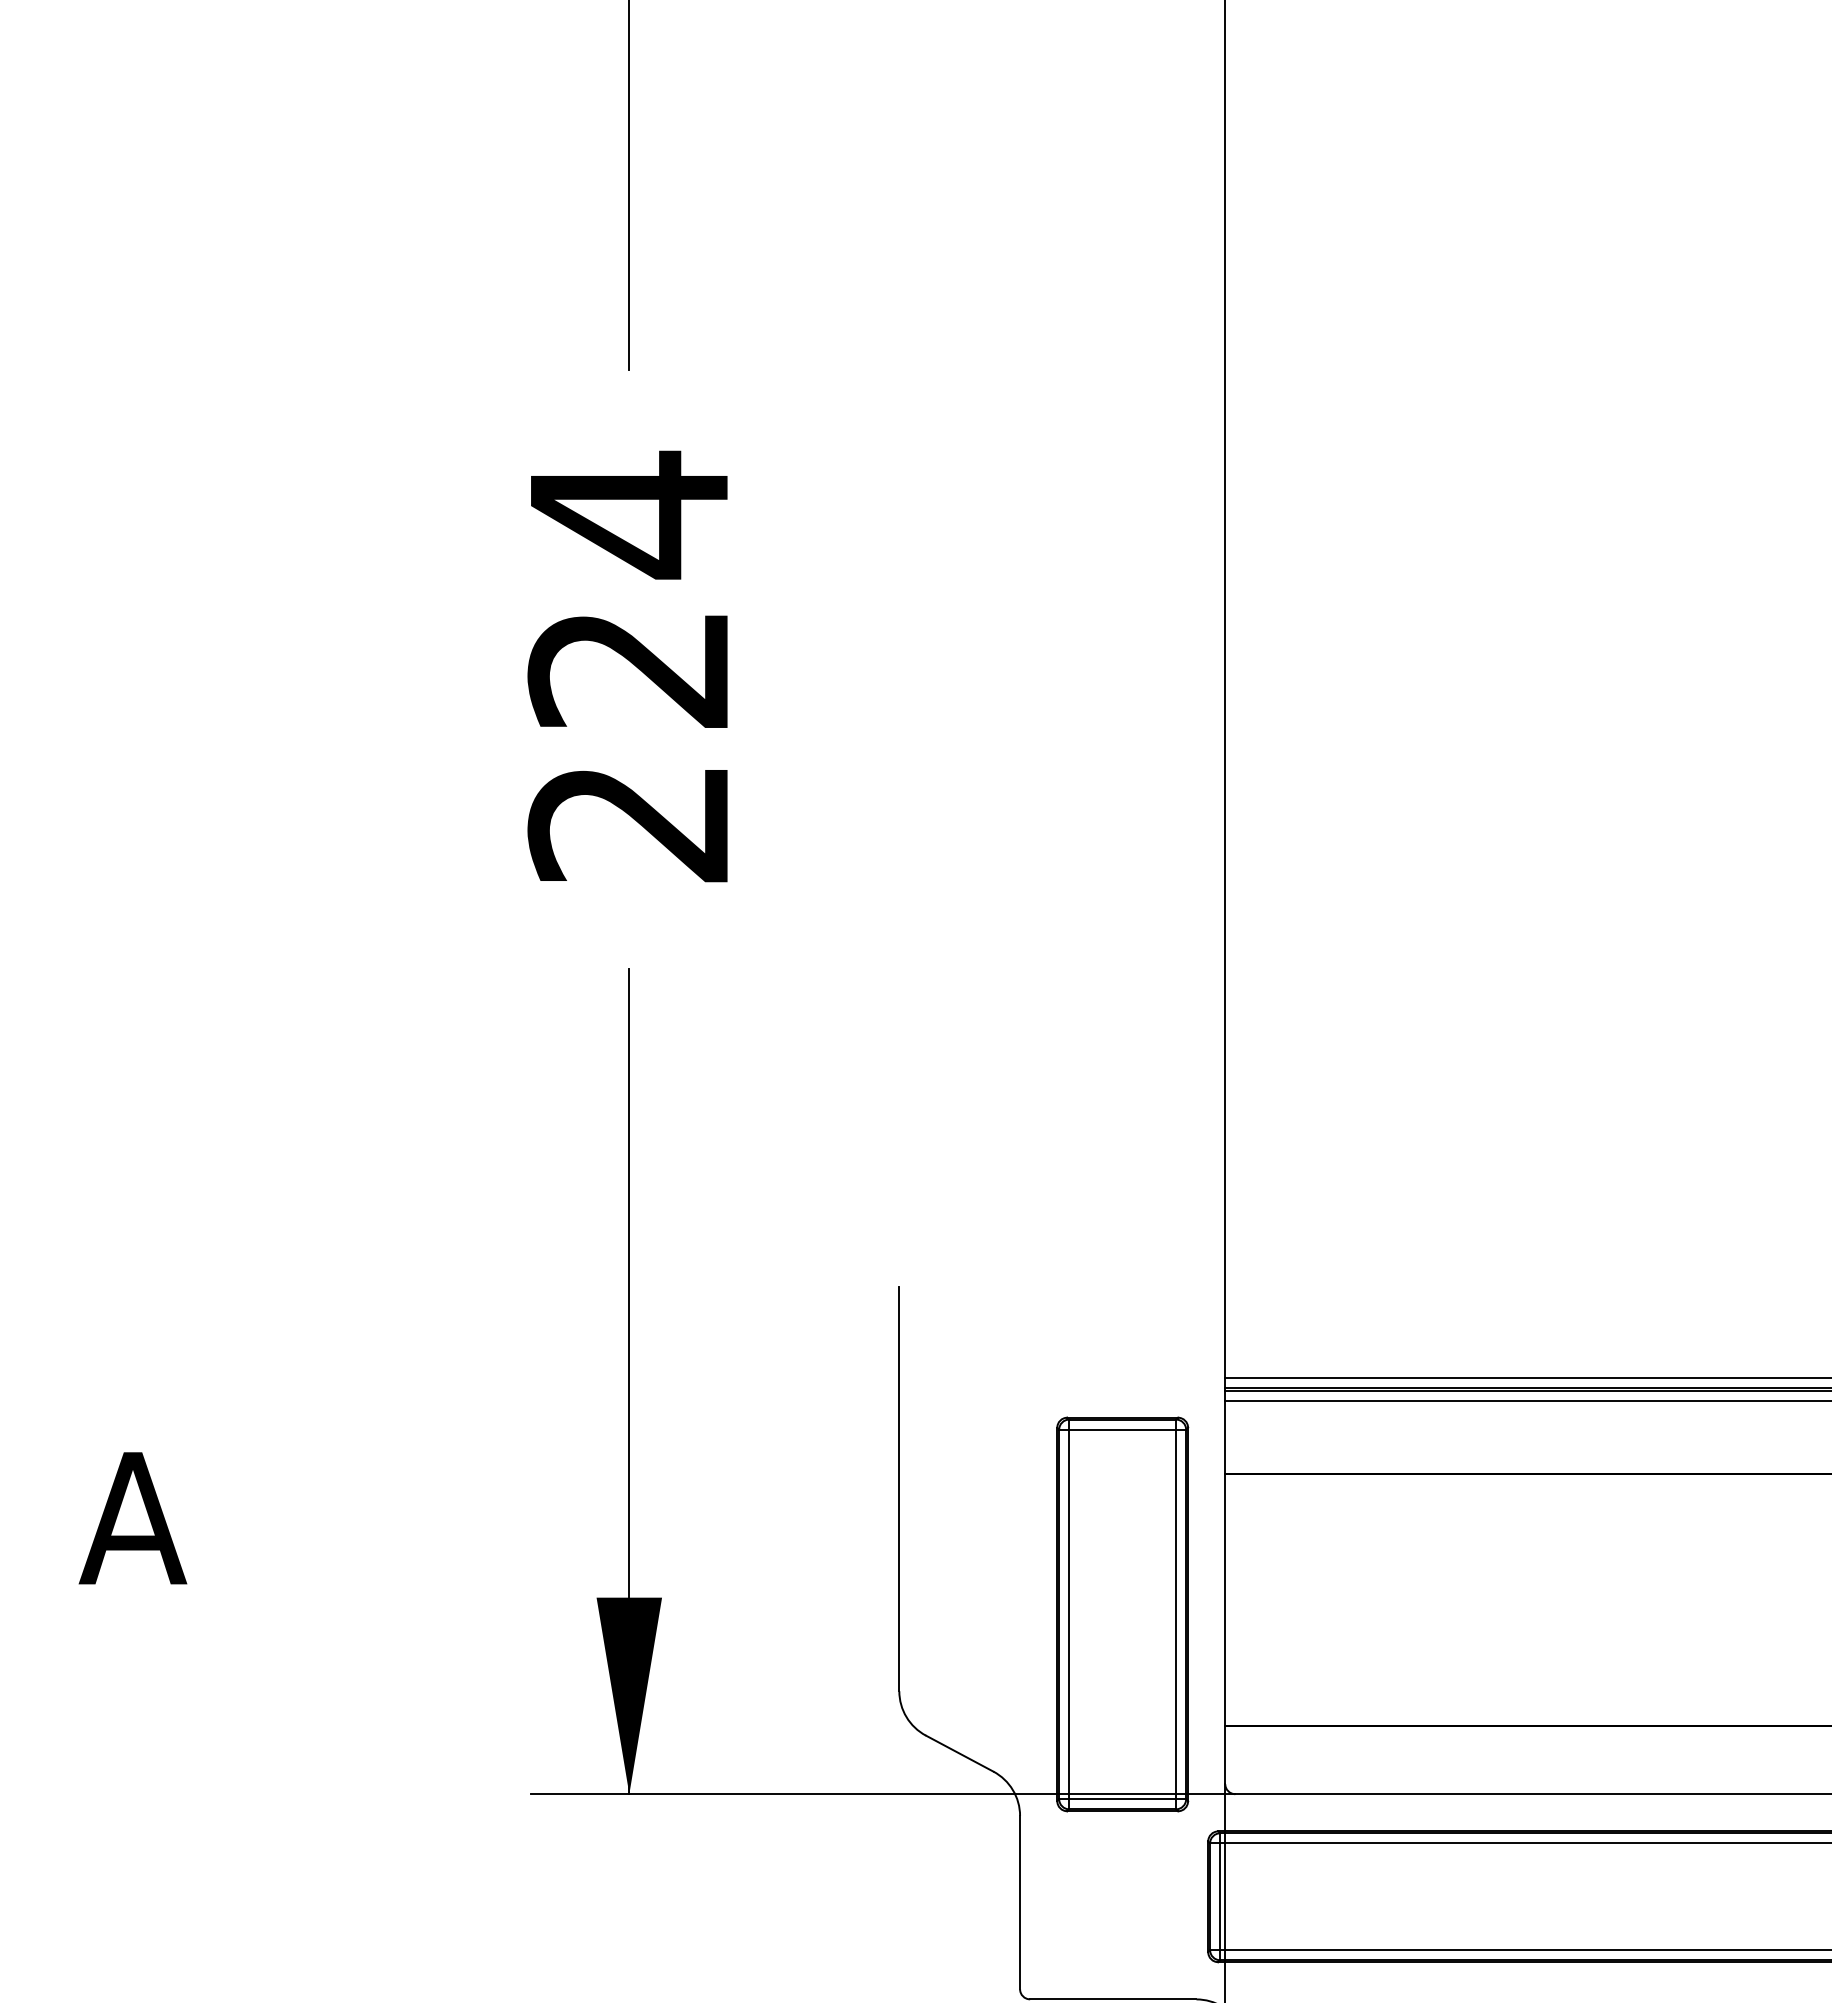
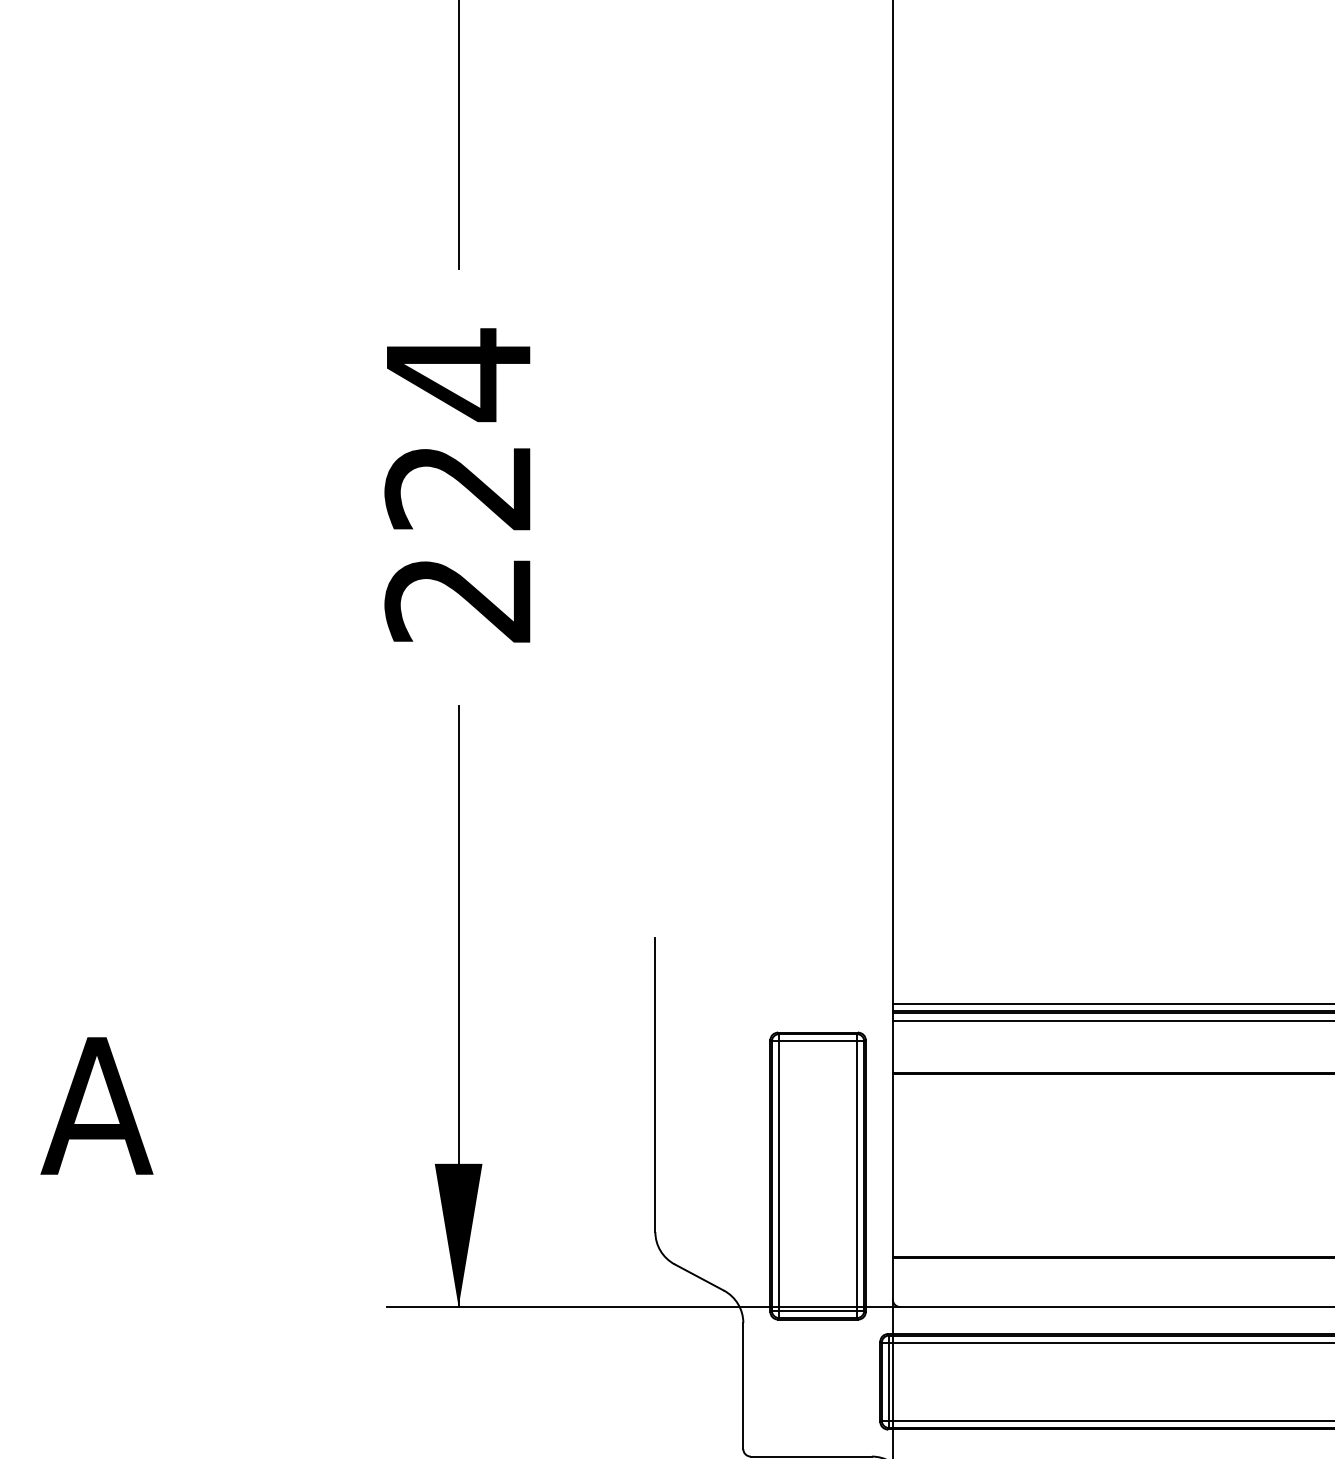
part: (132, 1518) -> (96, 1106), size x1.43

